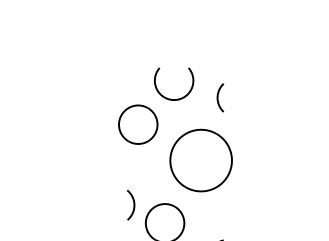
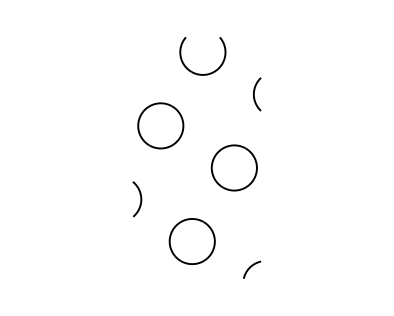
part: (172, 98) -> (200, 73), moved
part: (200, 160) -> (233, 167), size x0.62
curve: (133, 205) -> (140, 199), moved

